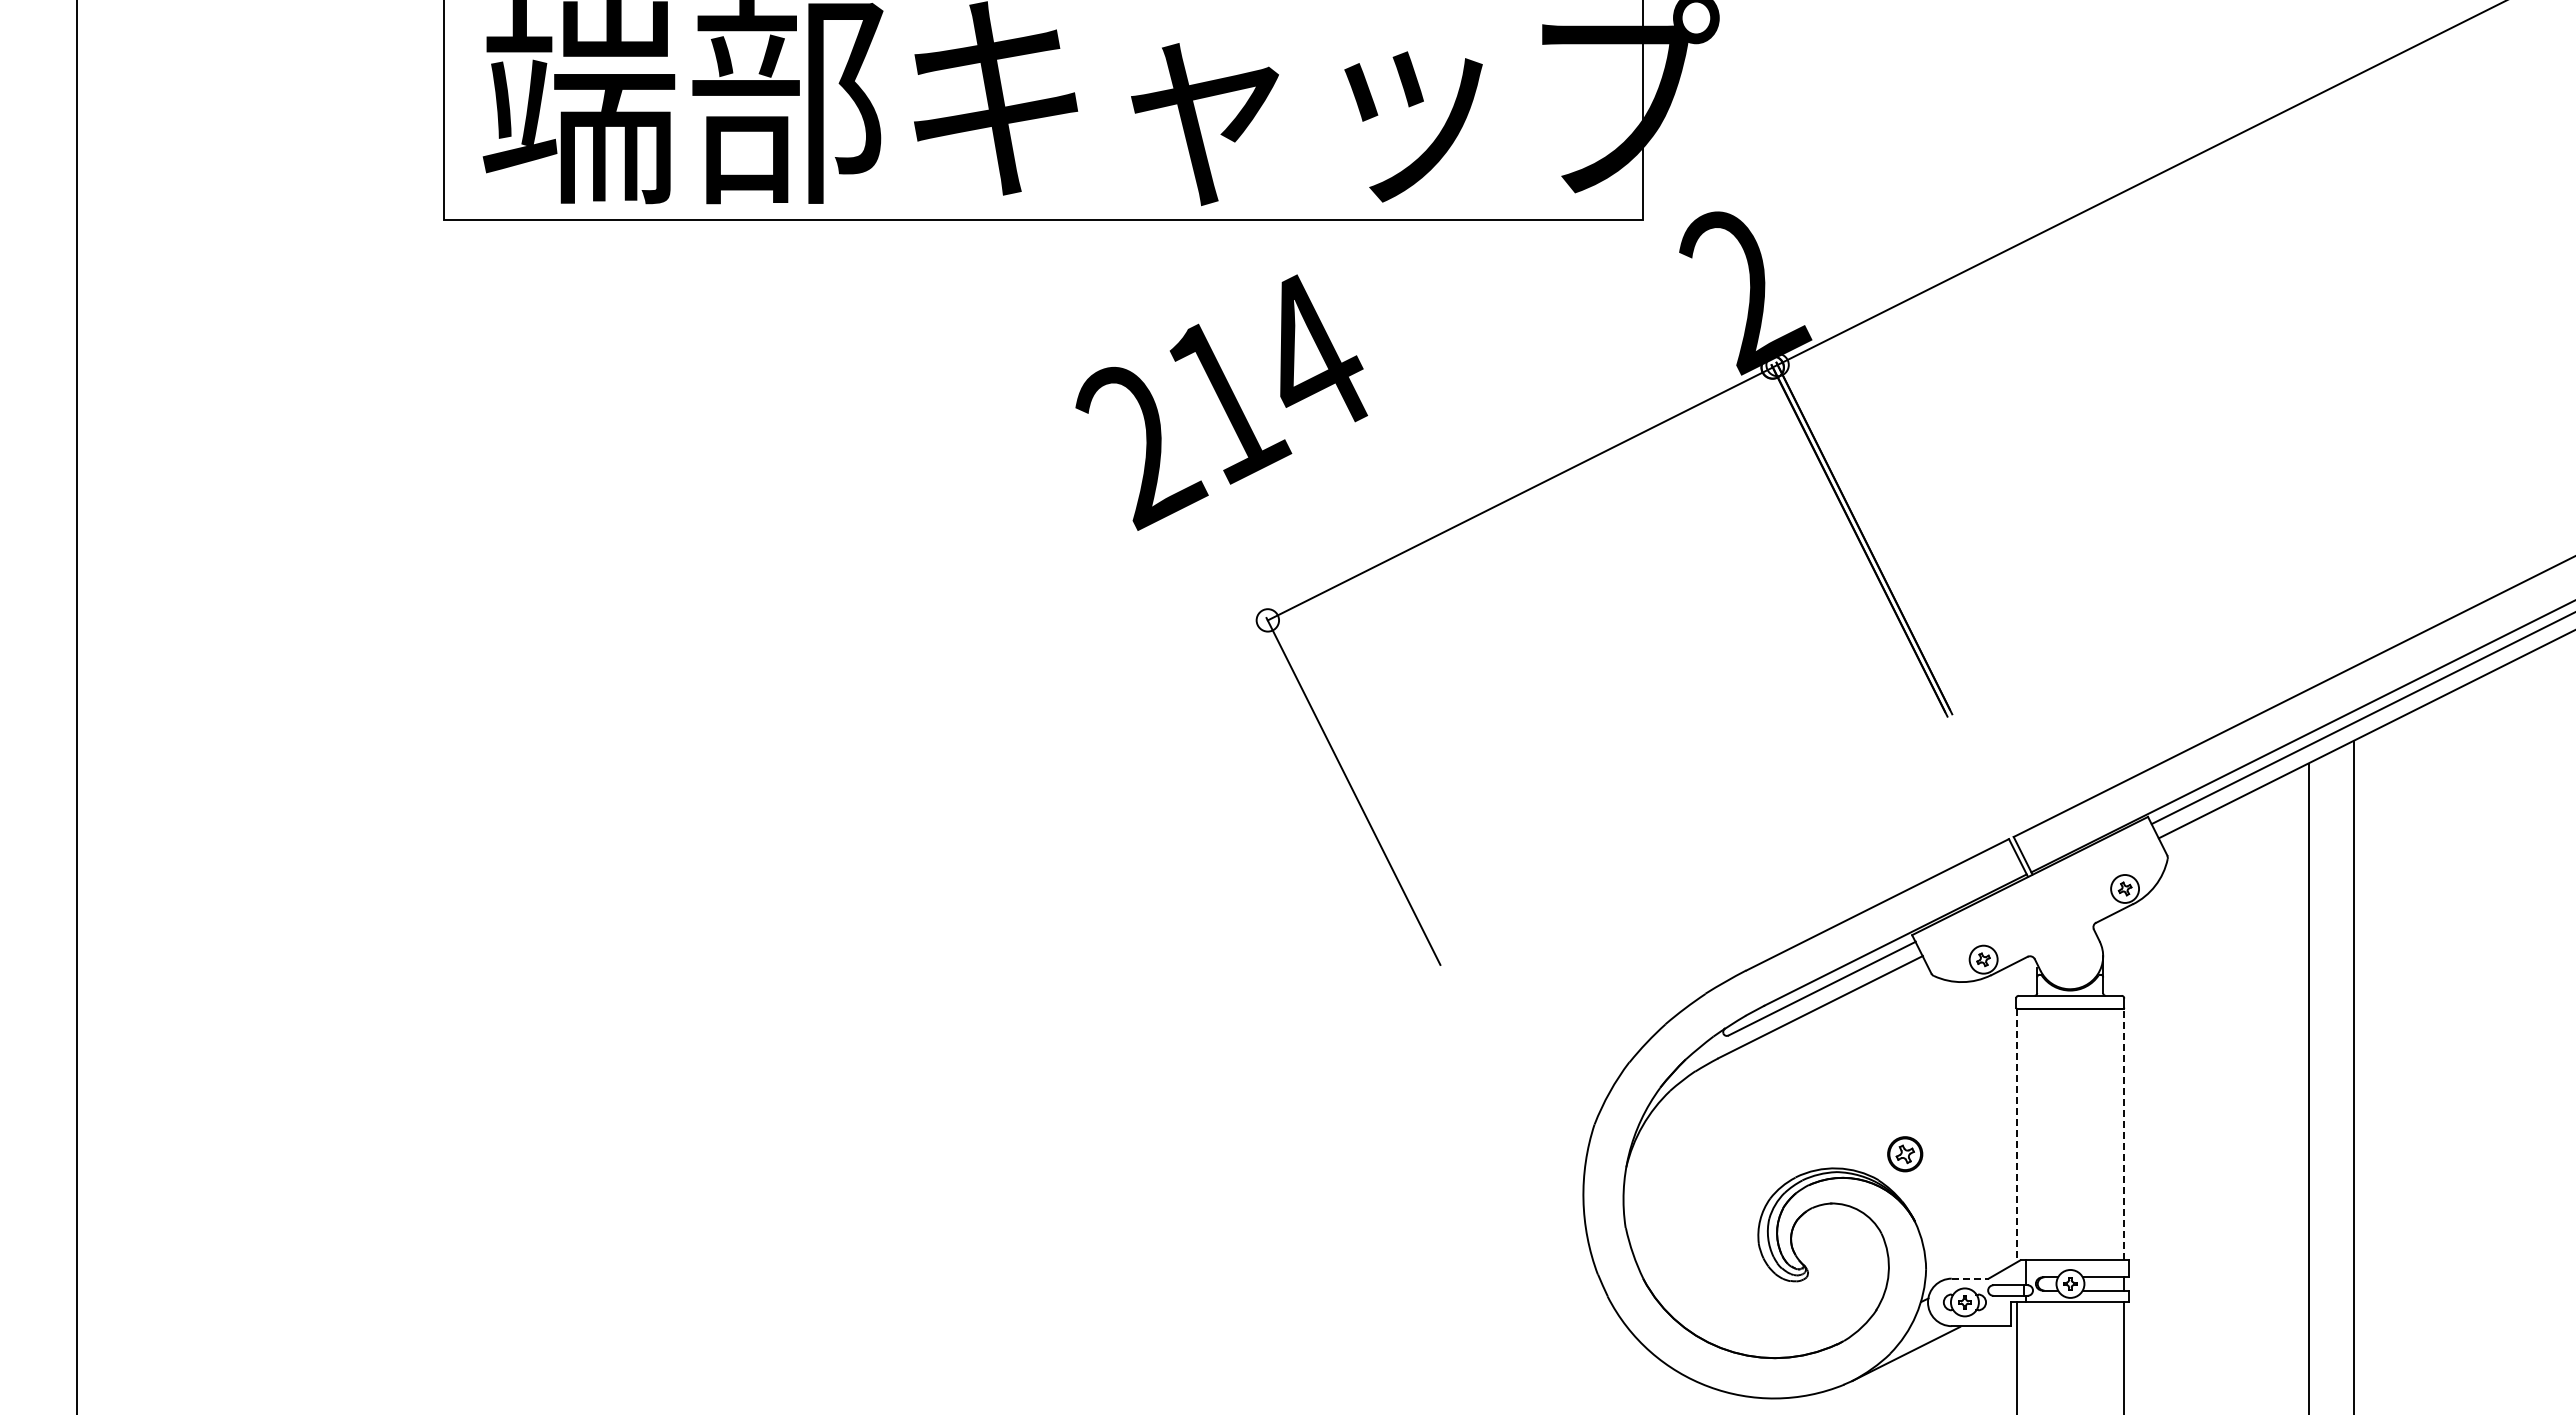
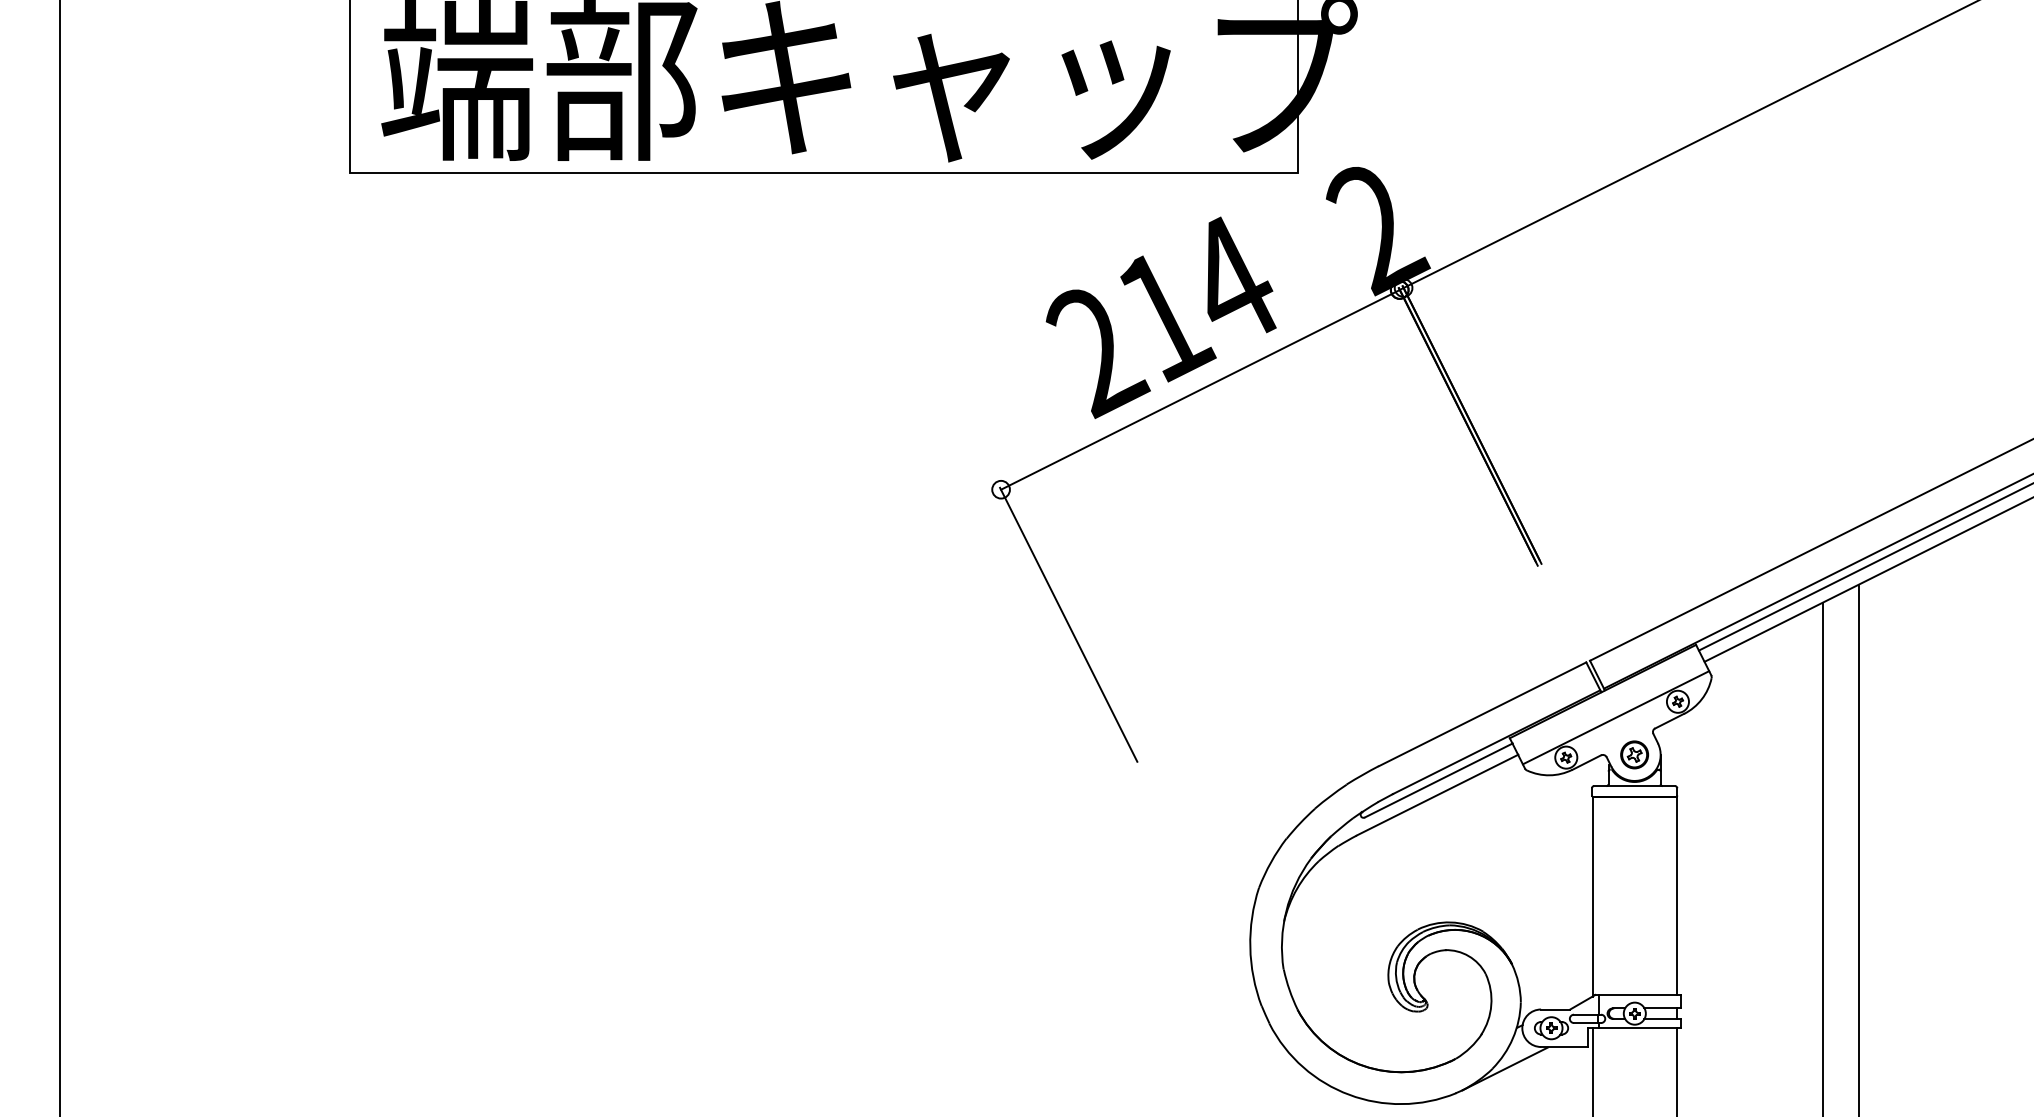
text: (1221, 402) -> (1161, 317), moved
line: (2046, 909) -> (1615, 717), added
line: (2123, 1134) -> (1676, 895), dashed -> solid
line: (2016, 1135) -> (1592, 896), dashed -> solid
part: (1905, 1154) -> (1634, 755), moved
line: (1970, 1278) -> (1555, 1009), dashed -> solid

